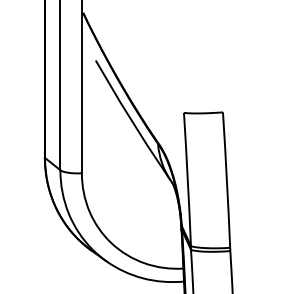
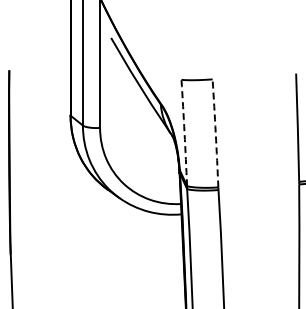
arc: (187, 178) -> (184, 132), solid -> dashed
arc: (226, 180) -> (215, 133), solid -> dashed

